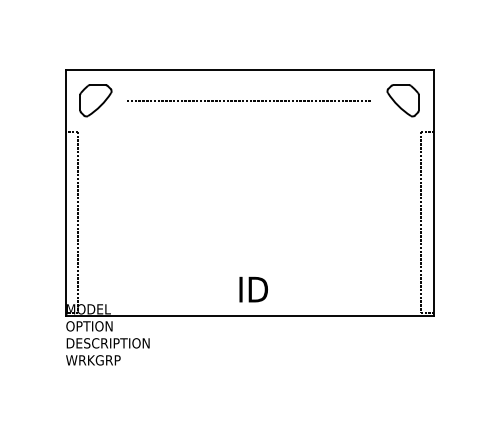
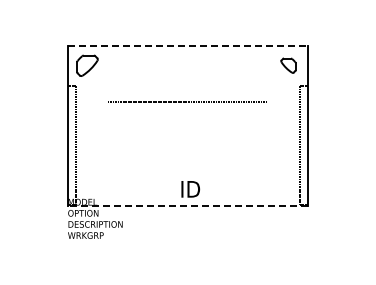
line: (250, 69) -> (188, 45), solid -> dashed
line: (247, 100) -> (186, 101), moved
part: (403, 100) -> (288, 65), size x0.7
line: (248, 315) -> (187, 206), solid -> dashed

